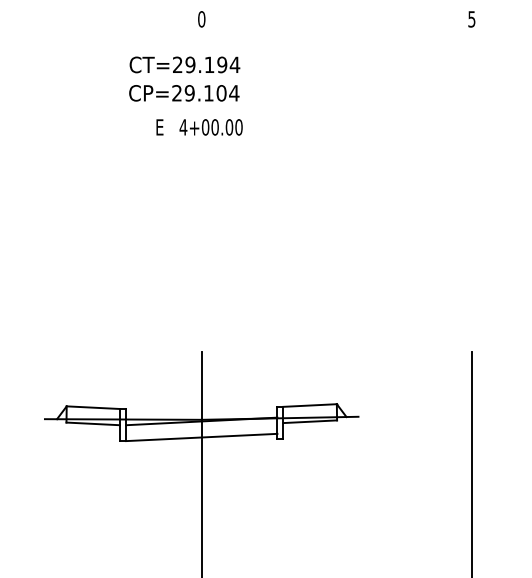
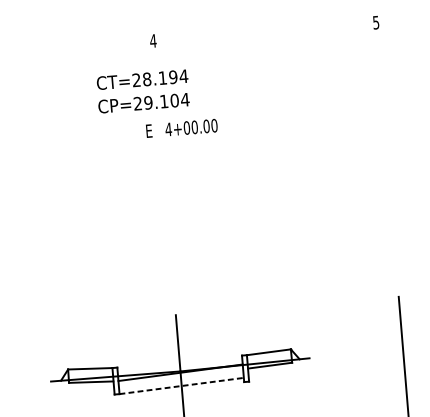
text: (201, 19) -> (153, 41), 0 -> 4
text: (190, 64) -> (147, 79), CT=29.194 -> CT=28.194
text: (199, 127) -> (181, 128), moved
line: (201, 437) -> (181, 386), solid -> dashed

